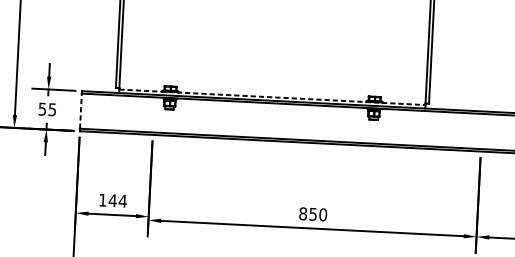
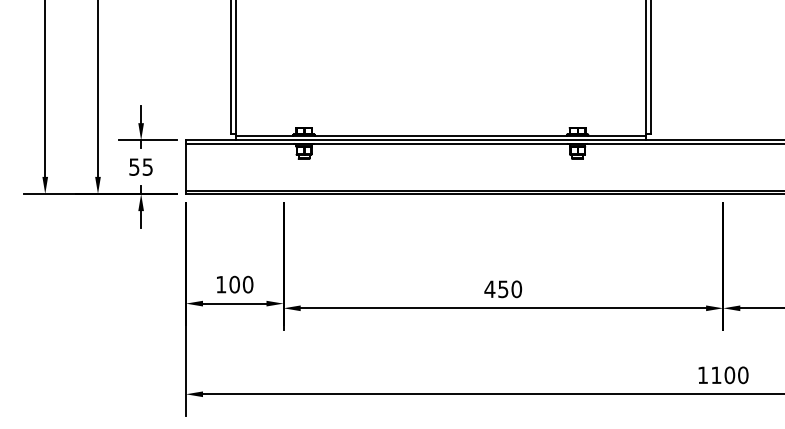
line: (272, 97) -> (441, 135), dashed -> solid
line: (80, 111) -> (185, 167), dashed -> solid
text: (117, 200) -> (241, 284), 144 -> 100
text: (302, 213) -> (489, 289), 850 -> 450

